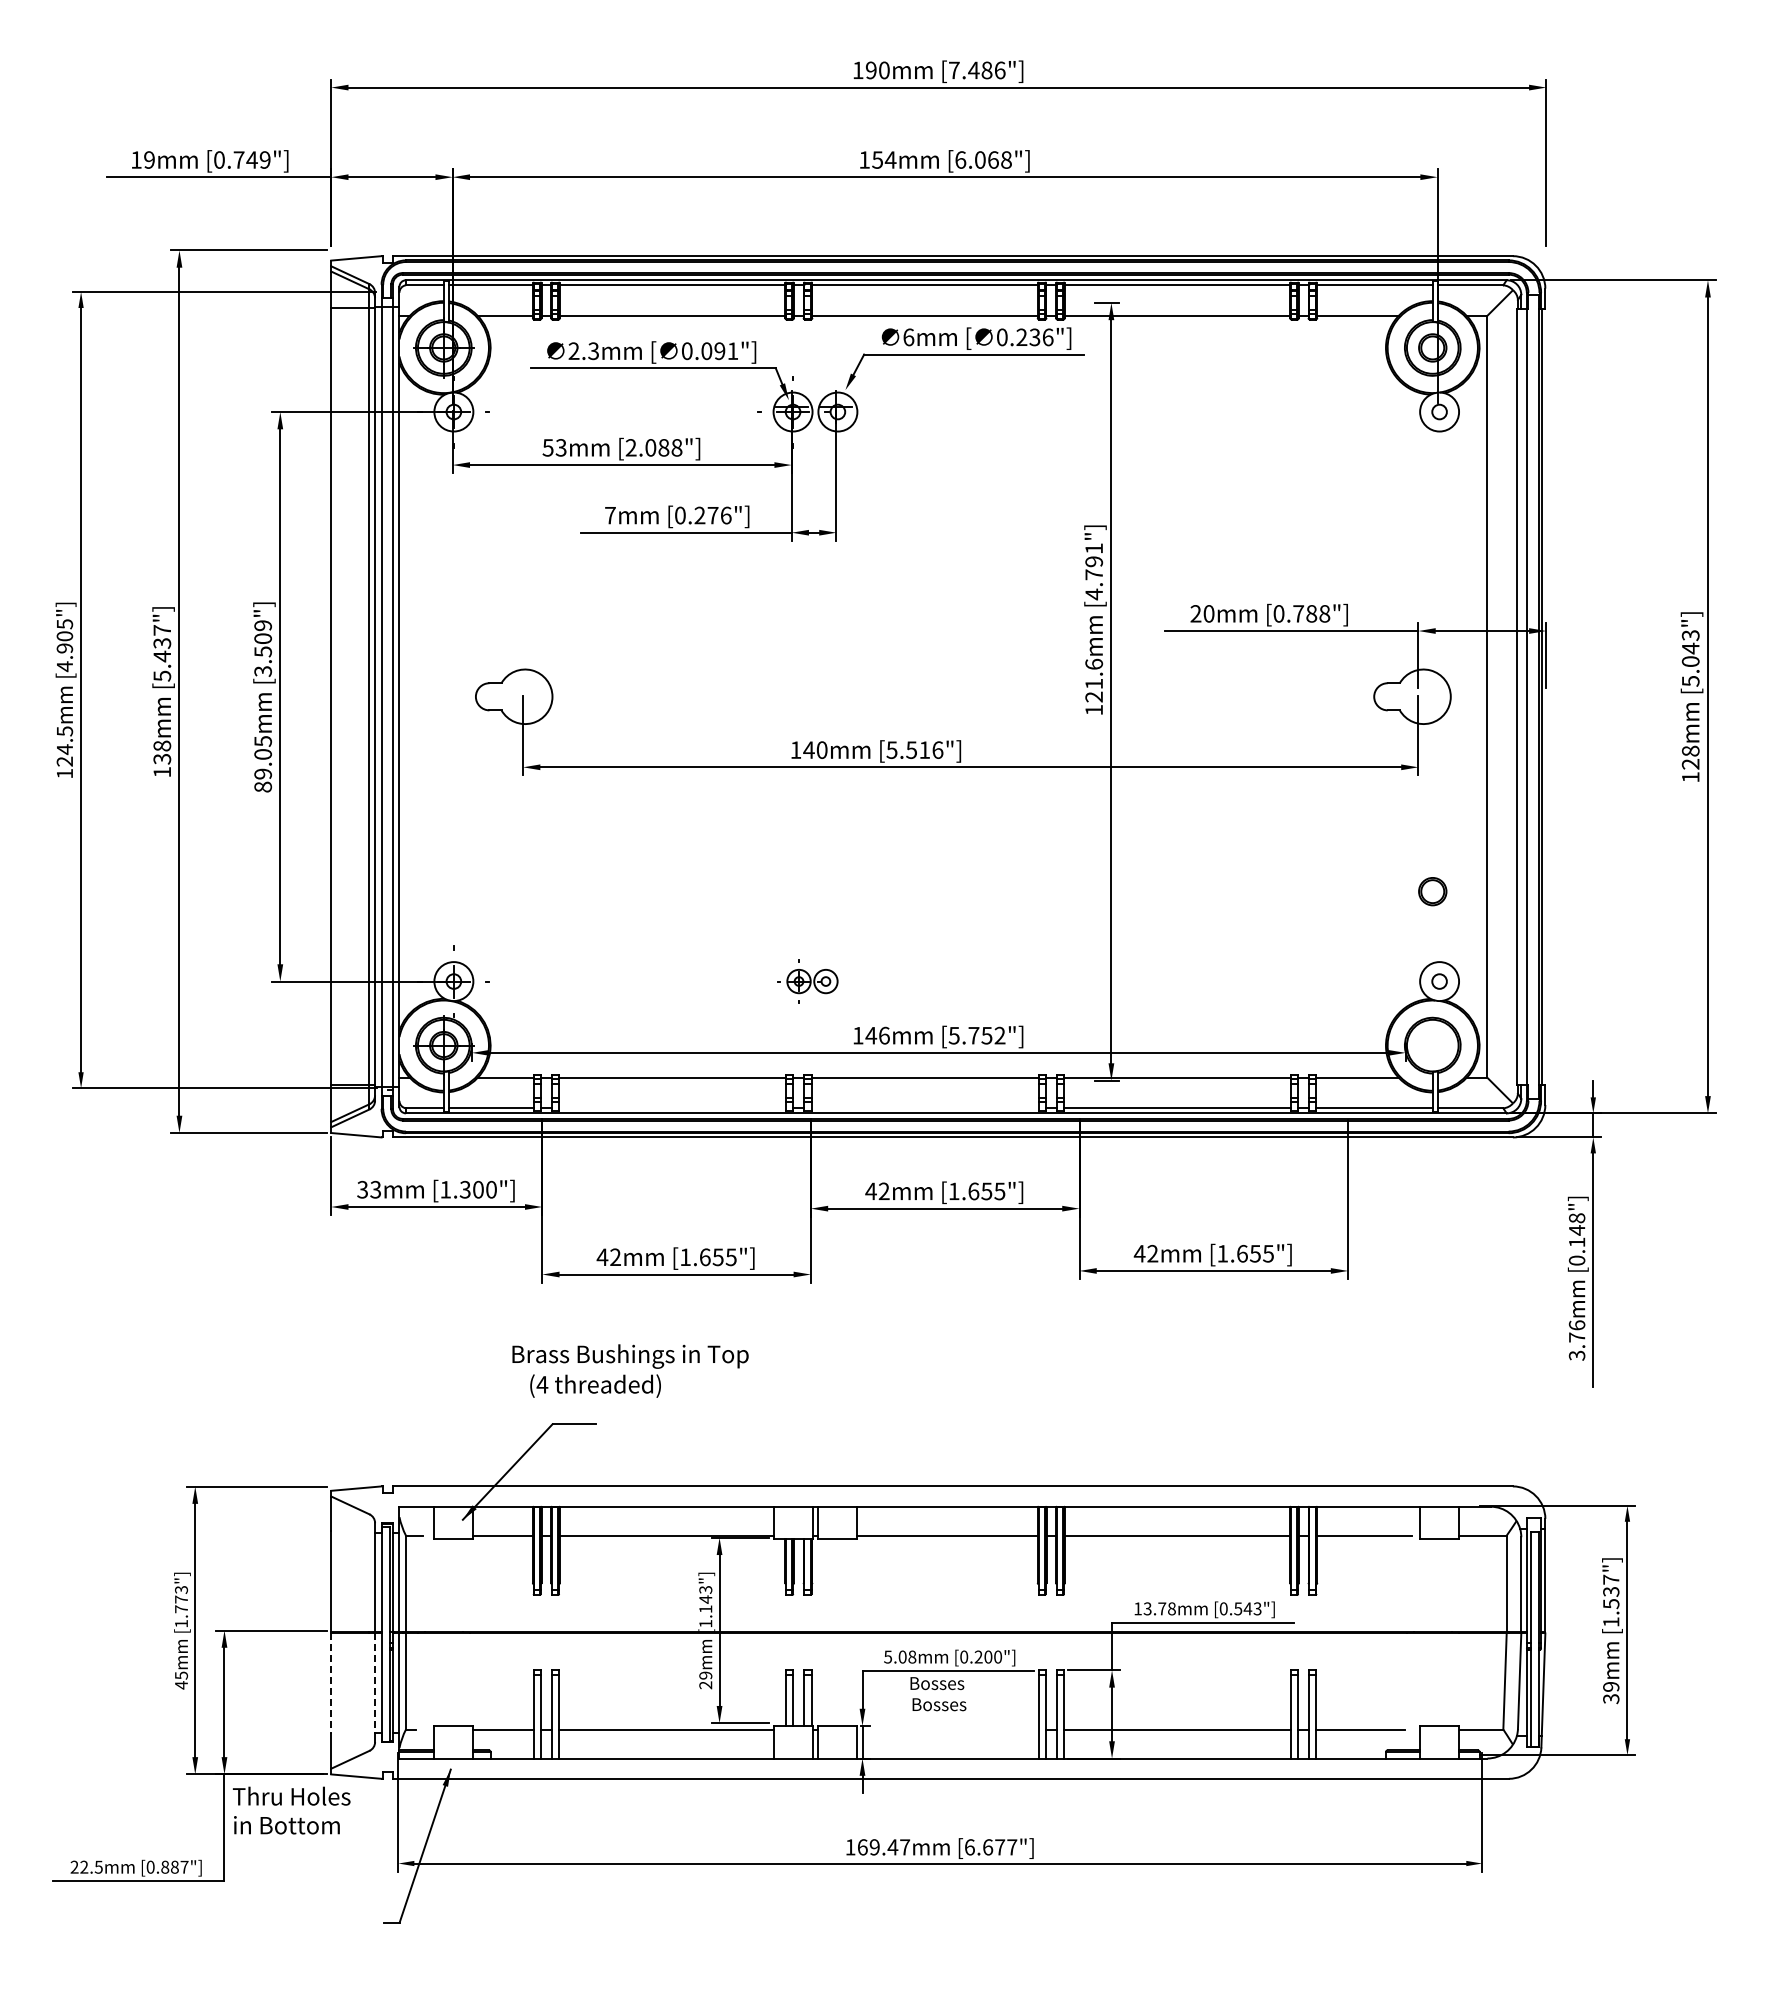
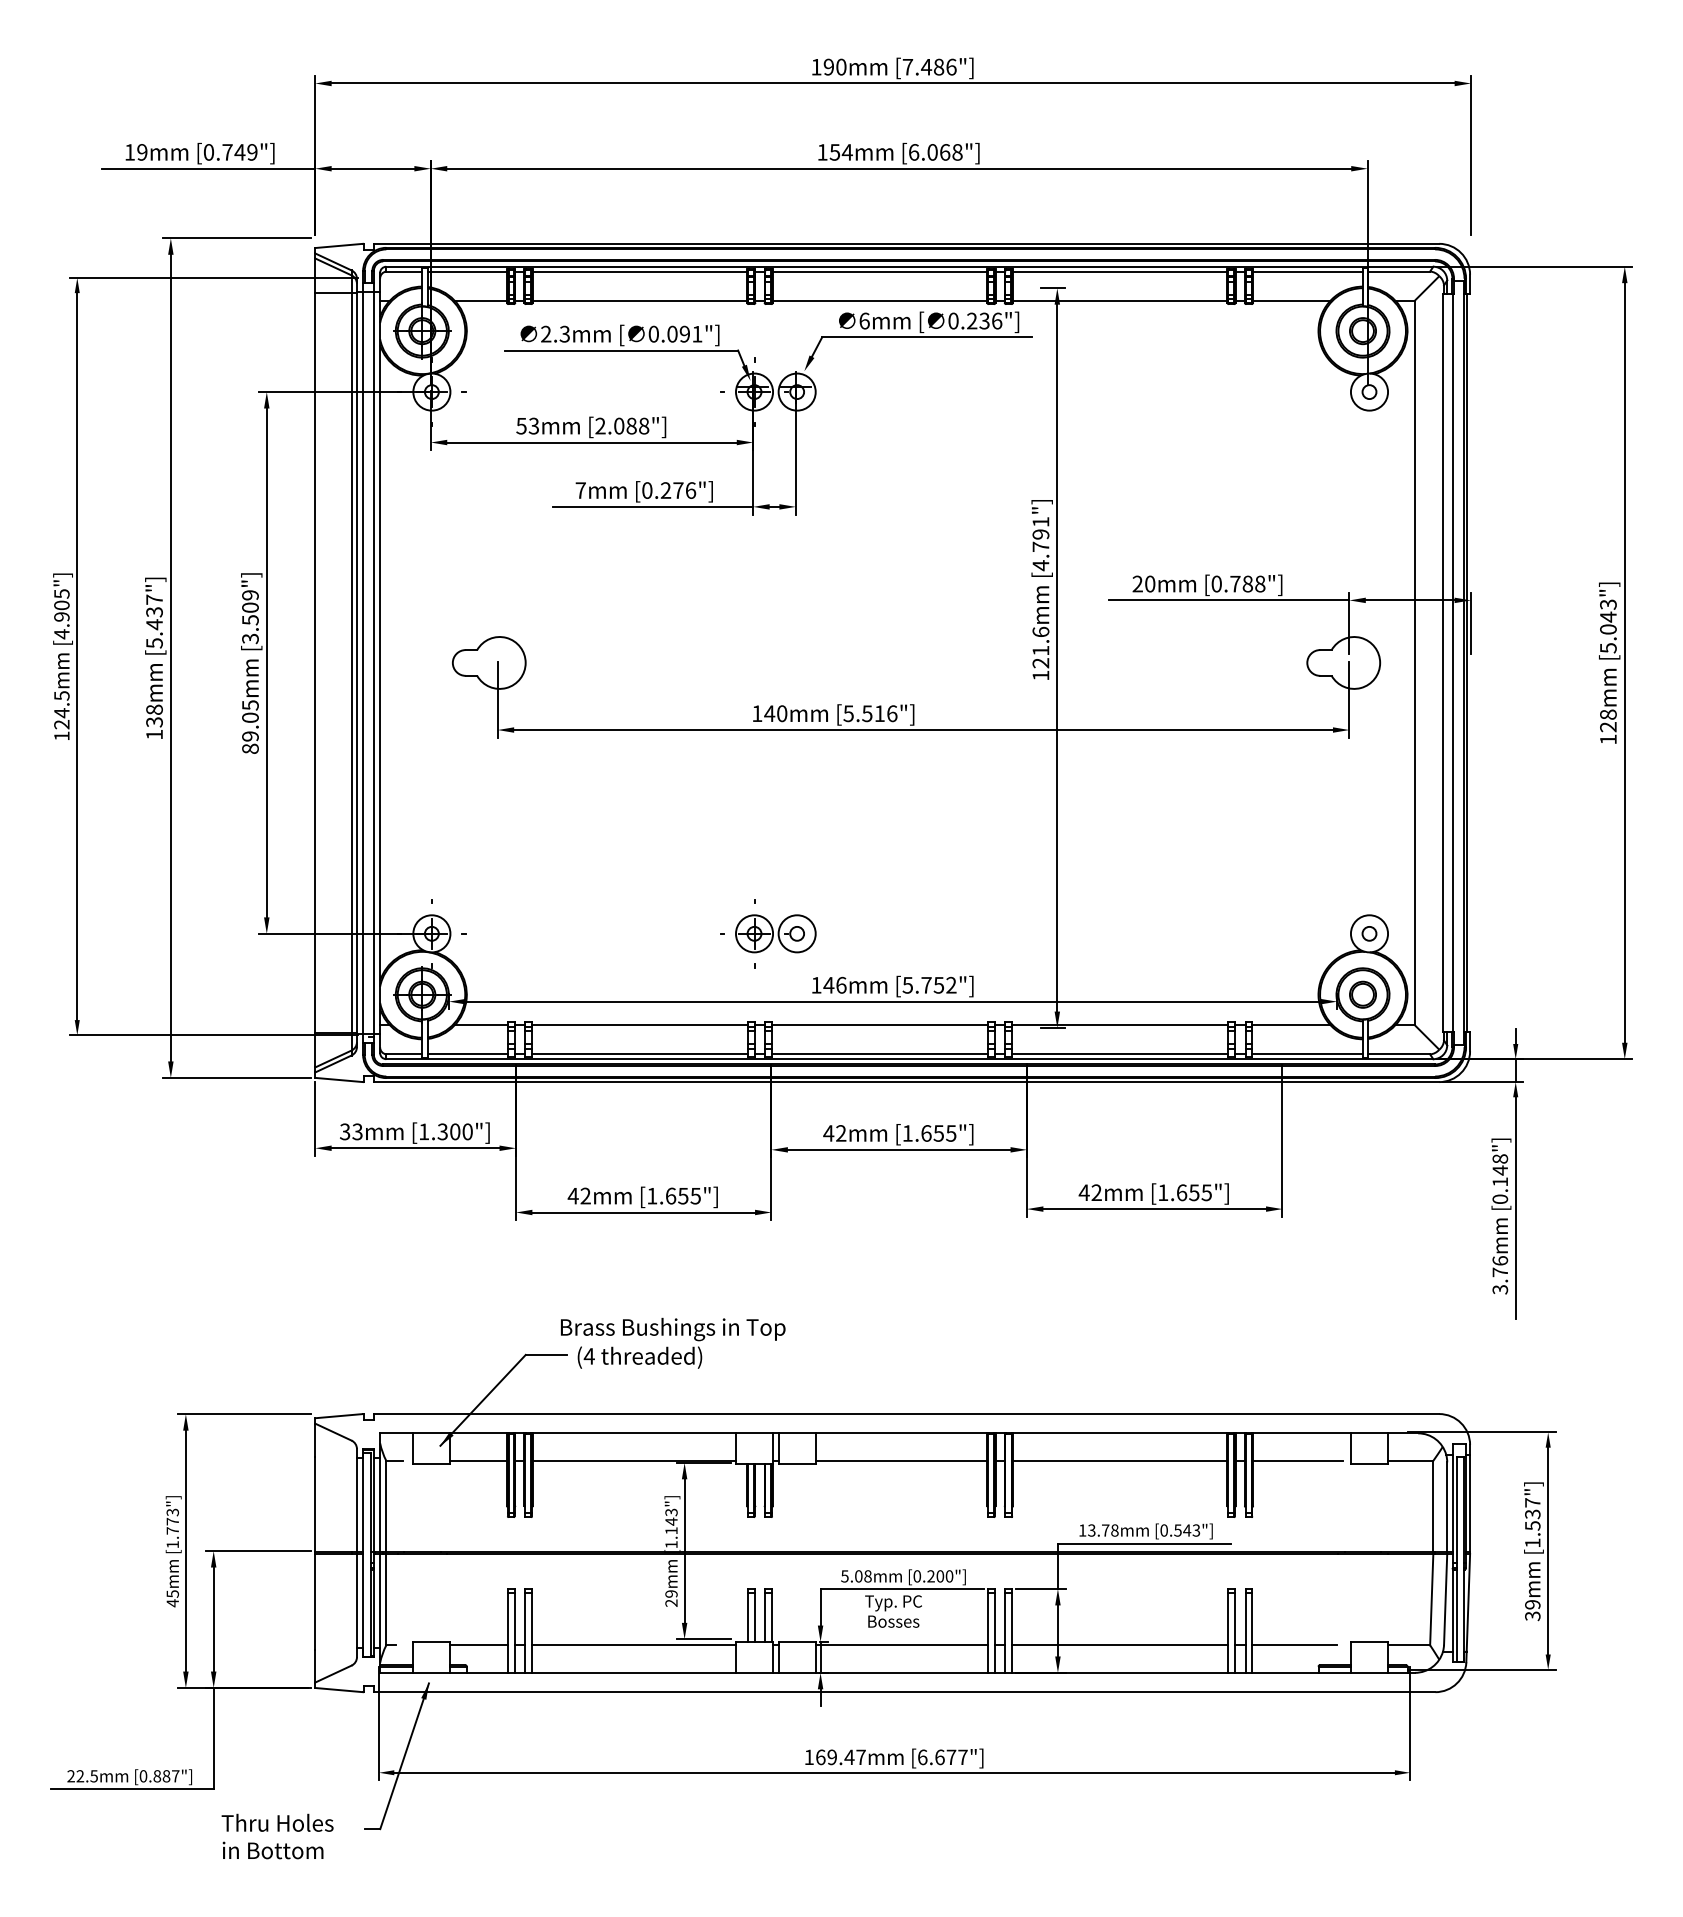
part: (1432, 891) -> (1362, 994), moved
part: (807, 981) -> (768, 933), size x1.67
line: (672, 1108) -> (639, 1054), added
line: (924, 1108) -> (879, 1054), added
text: (630, 1370) -> (673, 1342), moved
line: (375, 1683) -> (357, 1601), dashed -> solid
line: (331, 1684) -> (315, 1602), dashed -> solid
text: (939, 1685) -> (893, 1603), Bosses -> Typ. PC
line: (947, 1729) -> (901, 1645), added
text: (291, 1810) -> (277, 1836), moved

